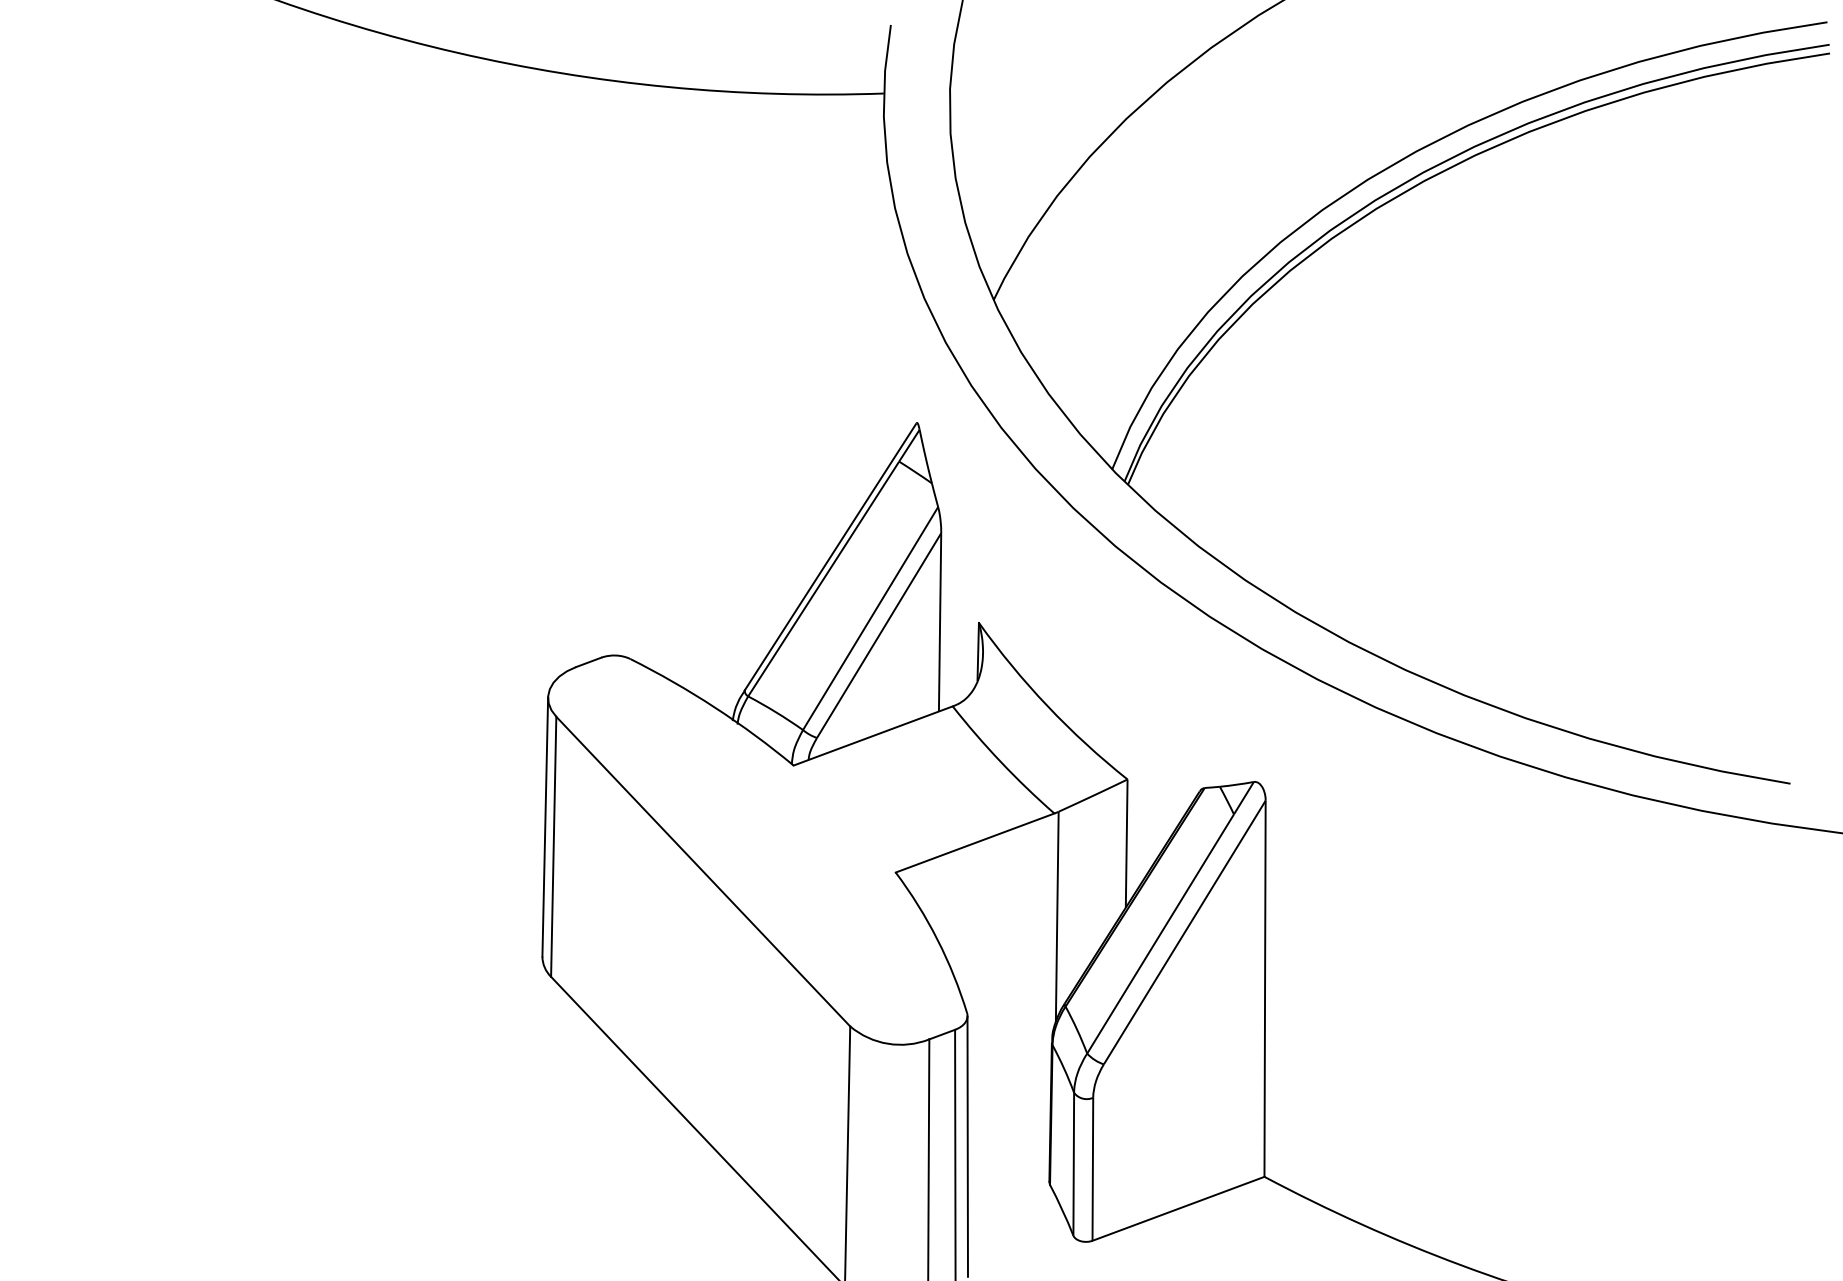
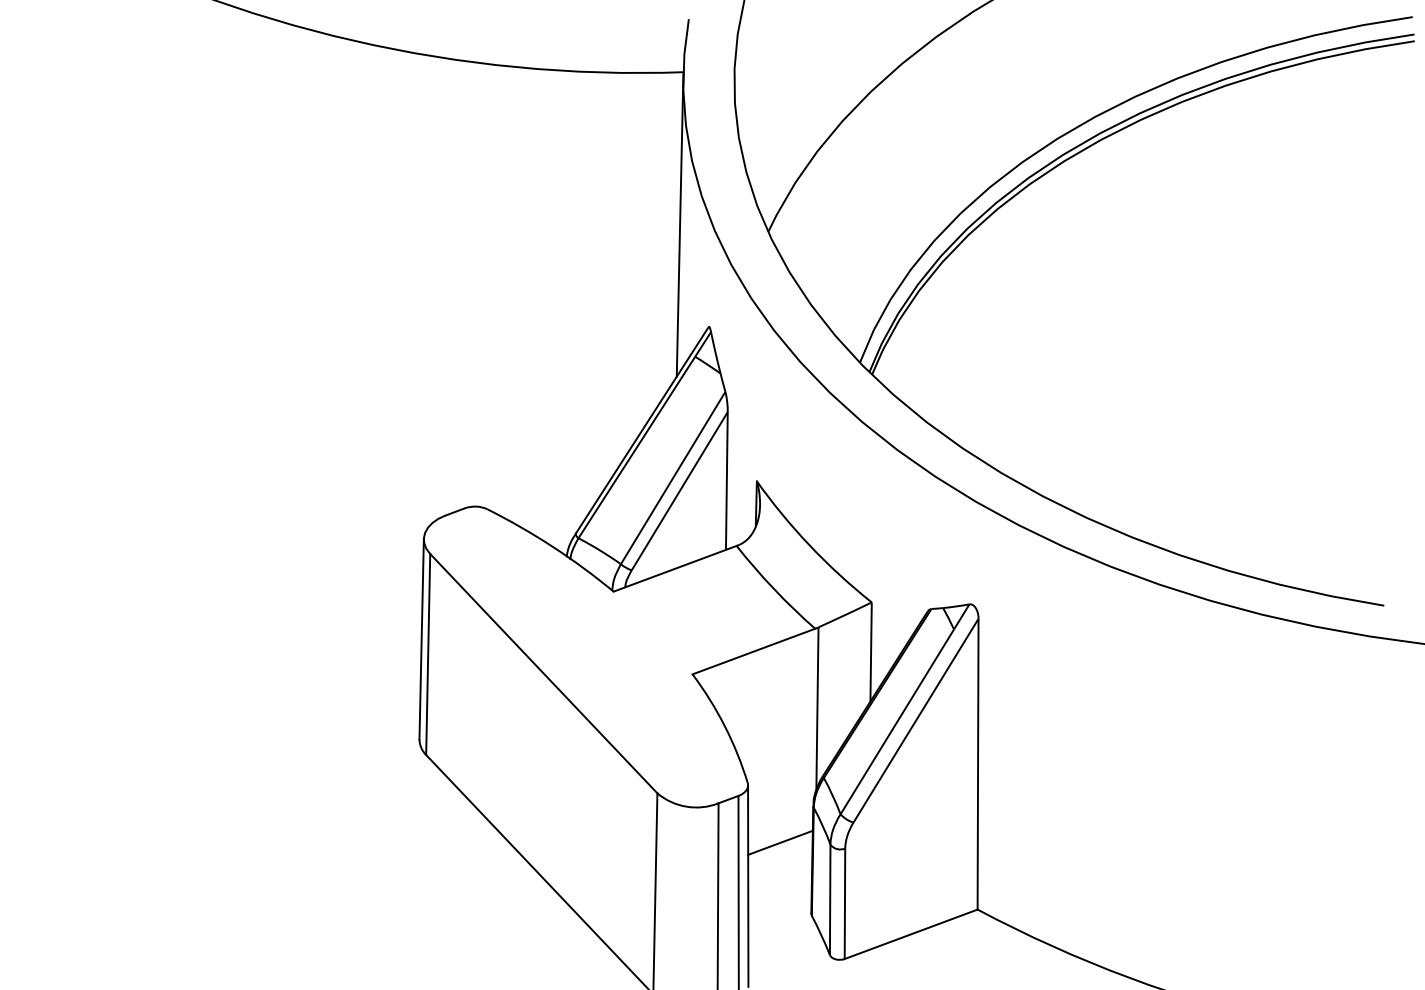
line: (879, 291) -> (680, 225), added
line: (1009, 1090) -> (780, 842), added

